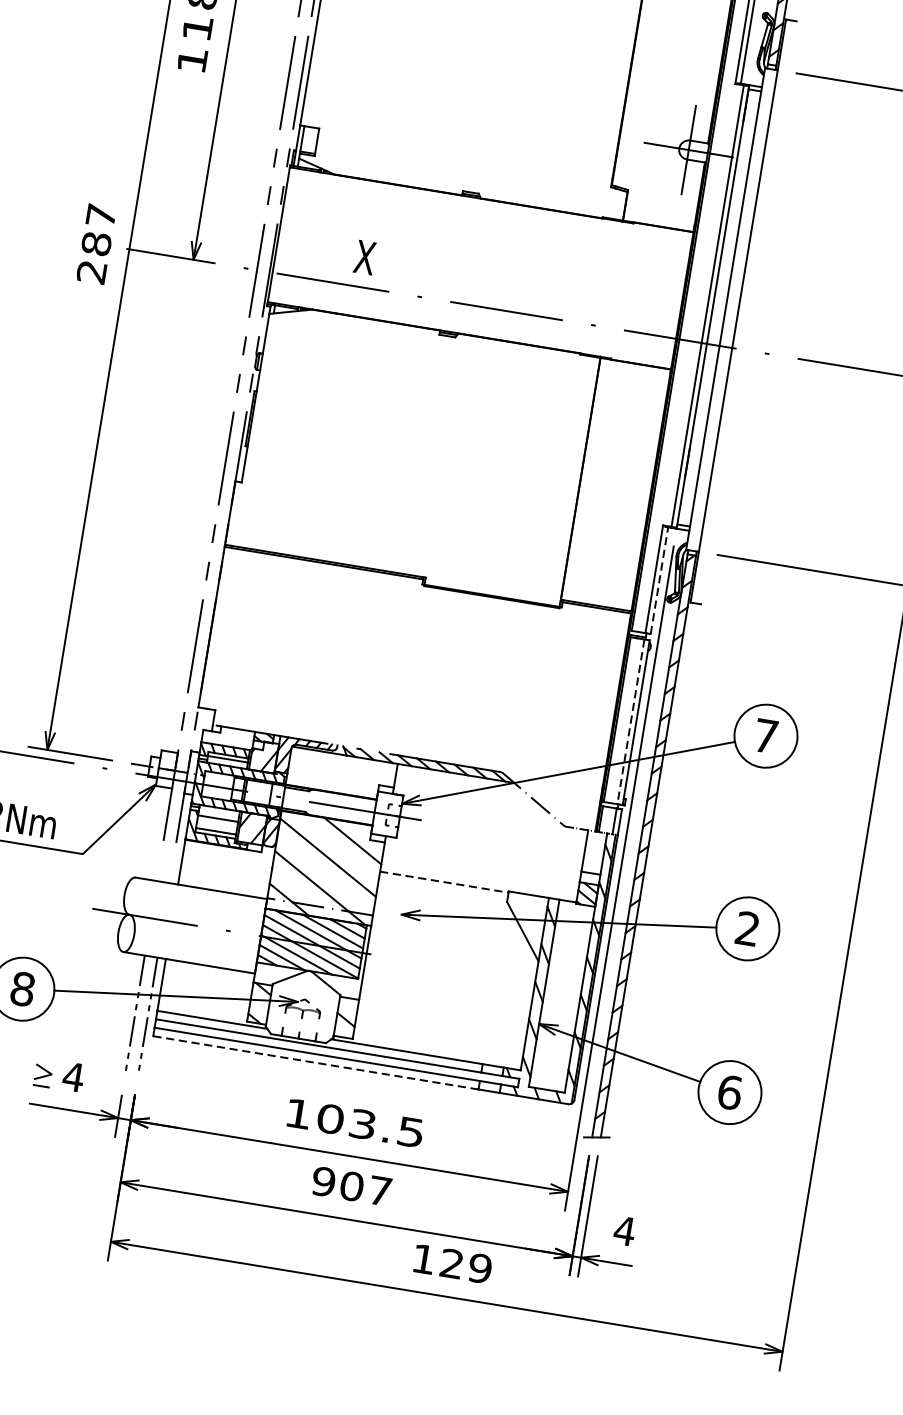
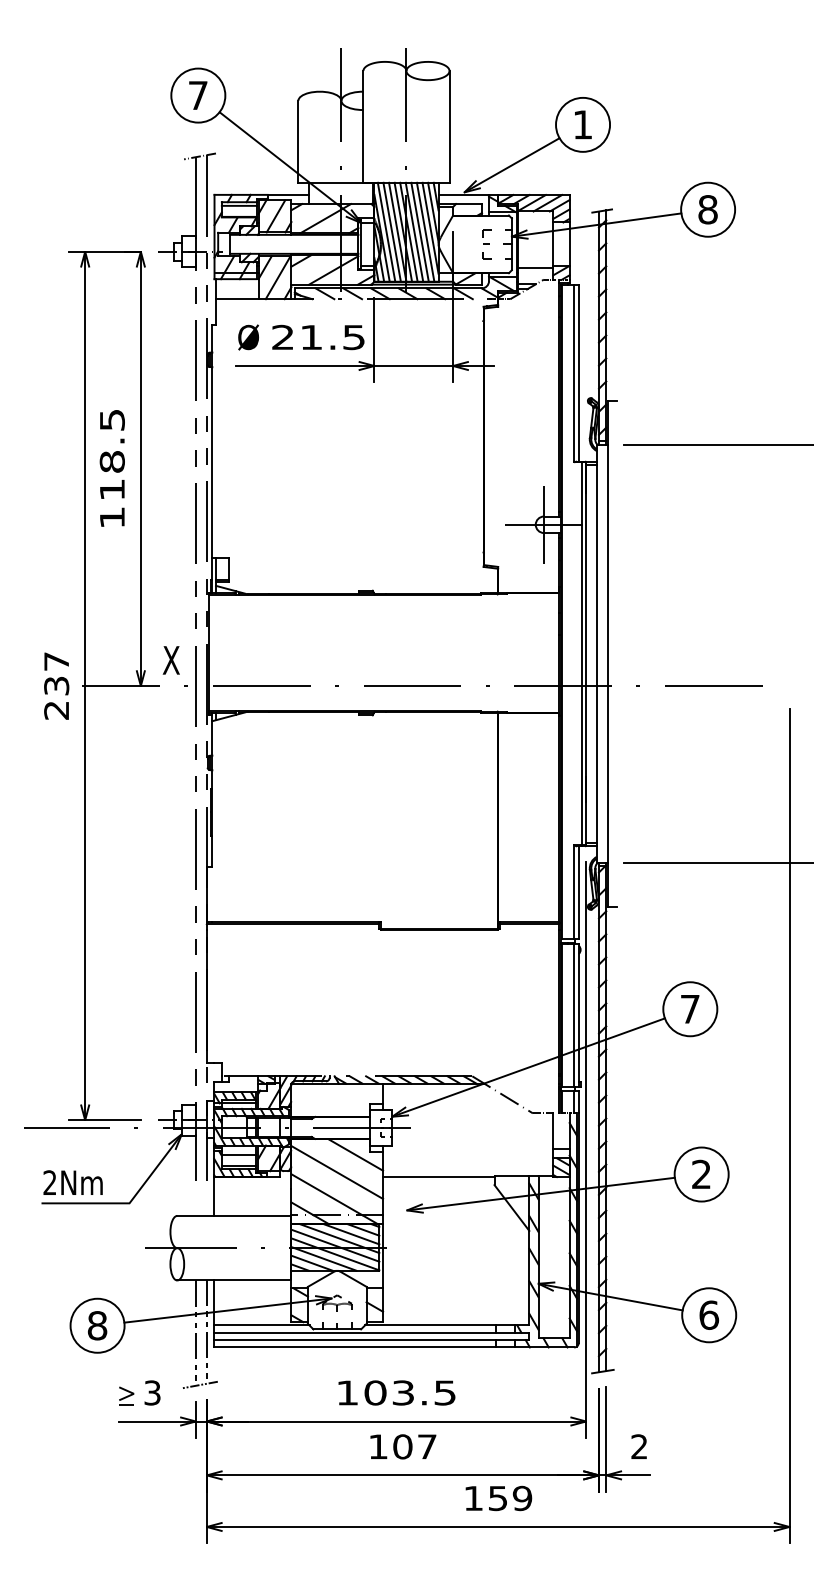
text: (96, 243) -> (56, 685), 287 -> 237
text: (363, 257) -> (170, 660), moved
line: (659, 580) -> (578, 892), dashed -> solid
line: (631, 722) -> (574, 1016), dashed -> solid
line: (443, 882) -> (438, 1177), dashed -> solid
line: (314, 1062) -> (354, 1347), dashed -> solid
text: (73, 1076) -> (152, 1392), 4 -> 3
line: (129, 1076) -> (199, 1384), added
text: (322, 1181) -> (377, 1446), 907 -> 107
text: (624, 1230) -> (639, 1446), 4 -> 2
text: (451, 1263) -> (497, 1498), 129 -> 159

